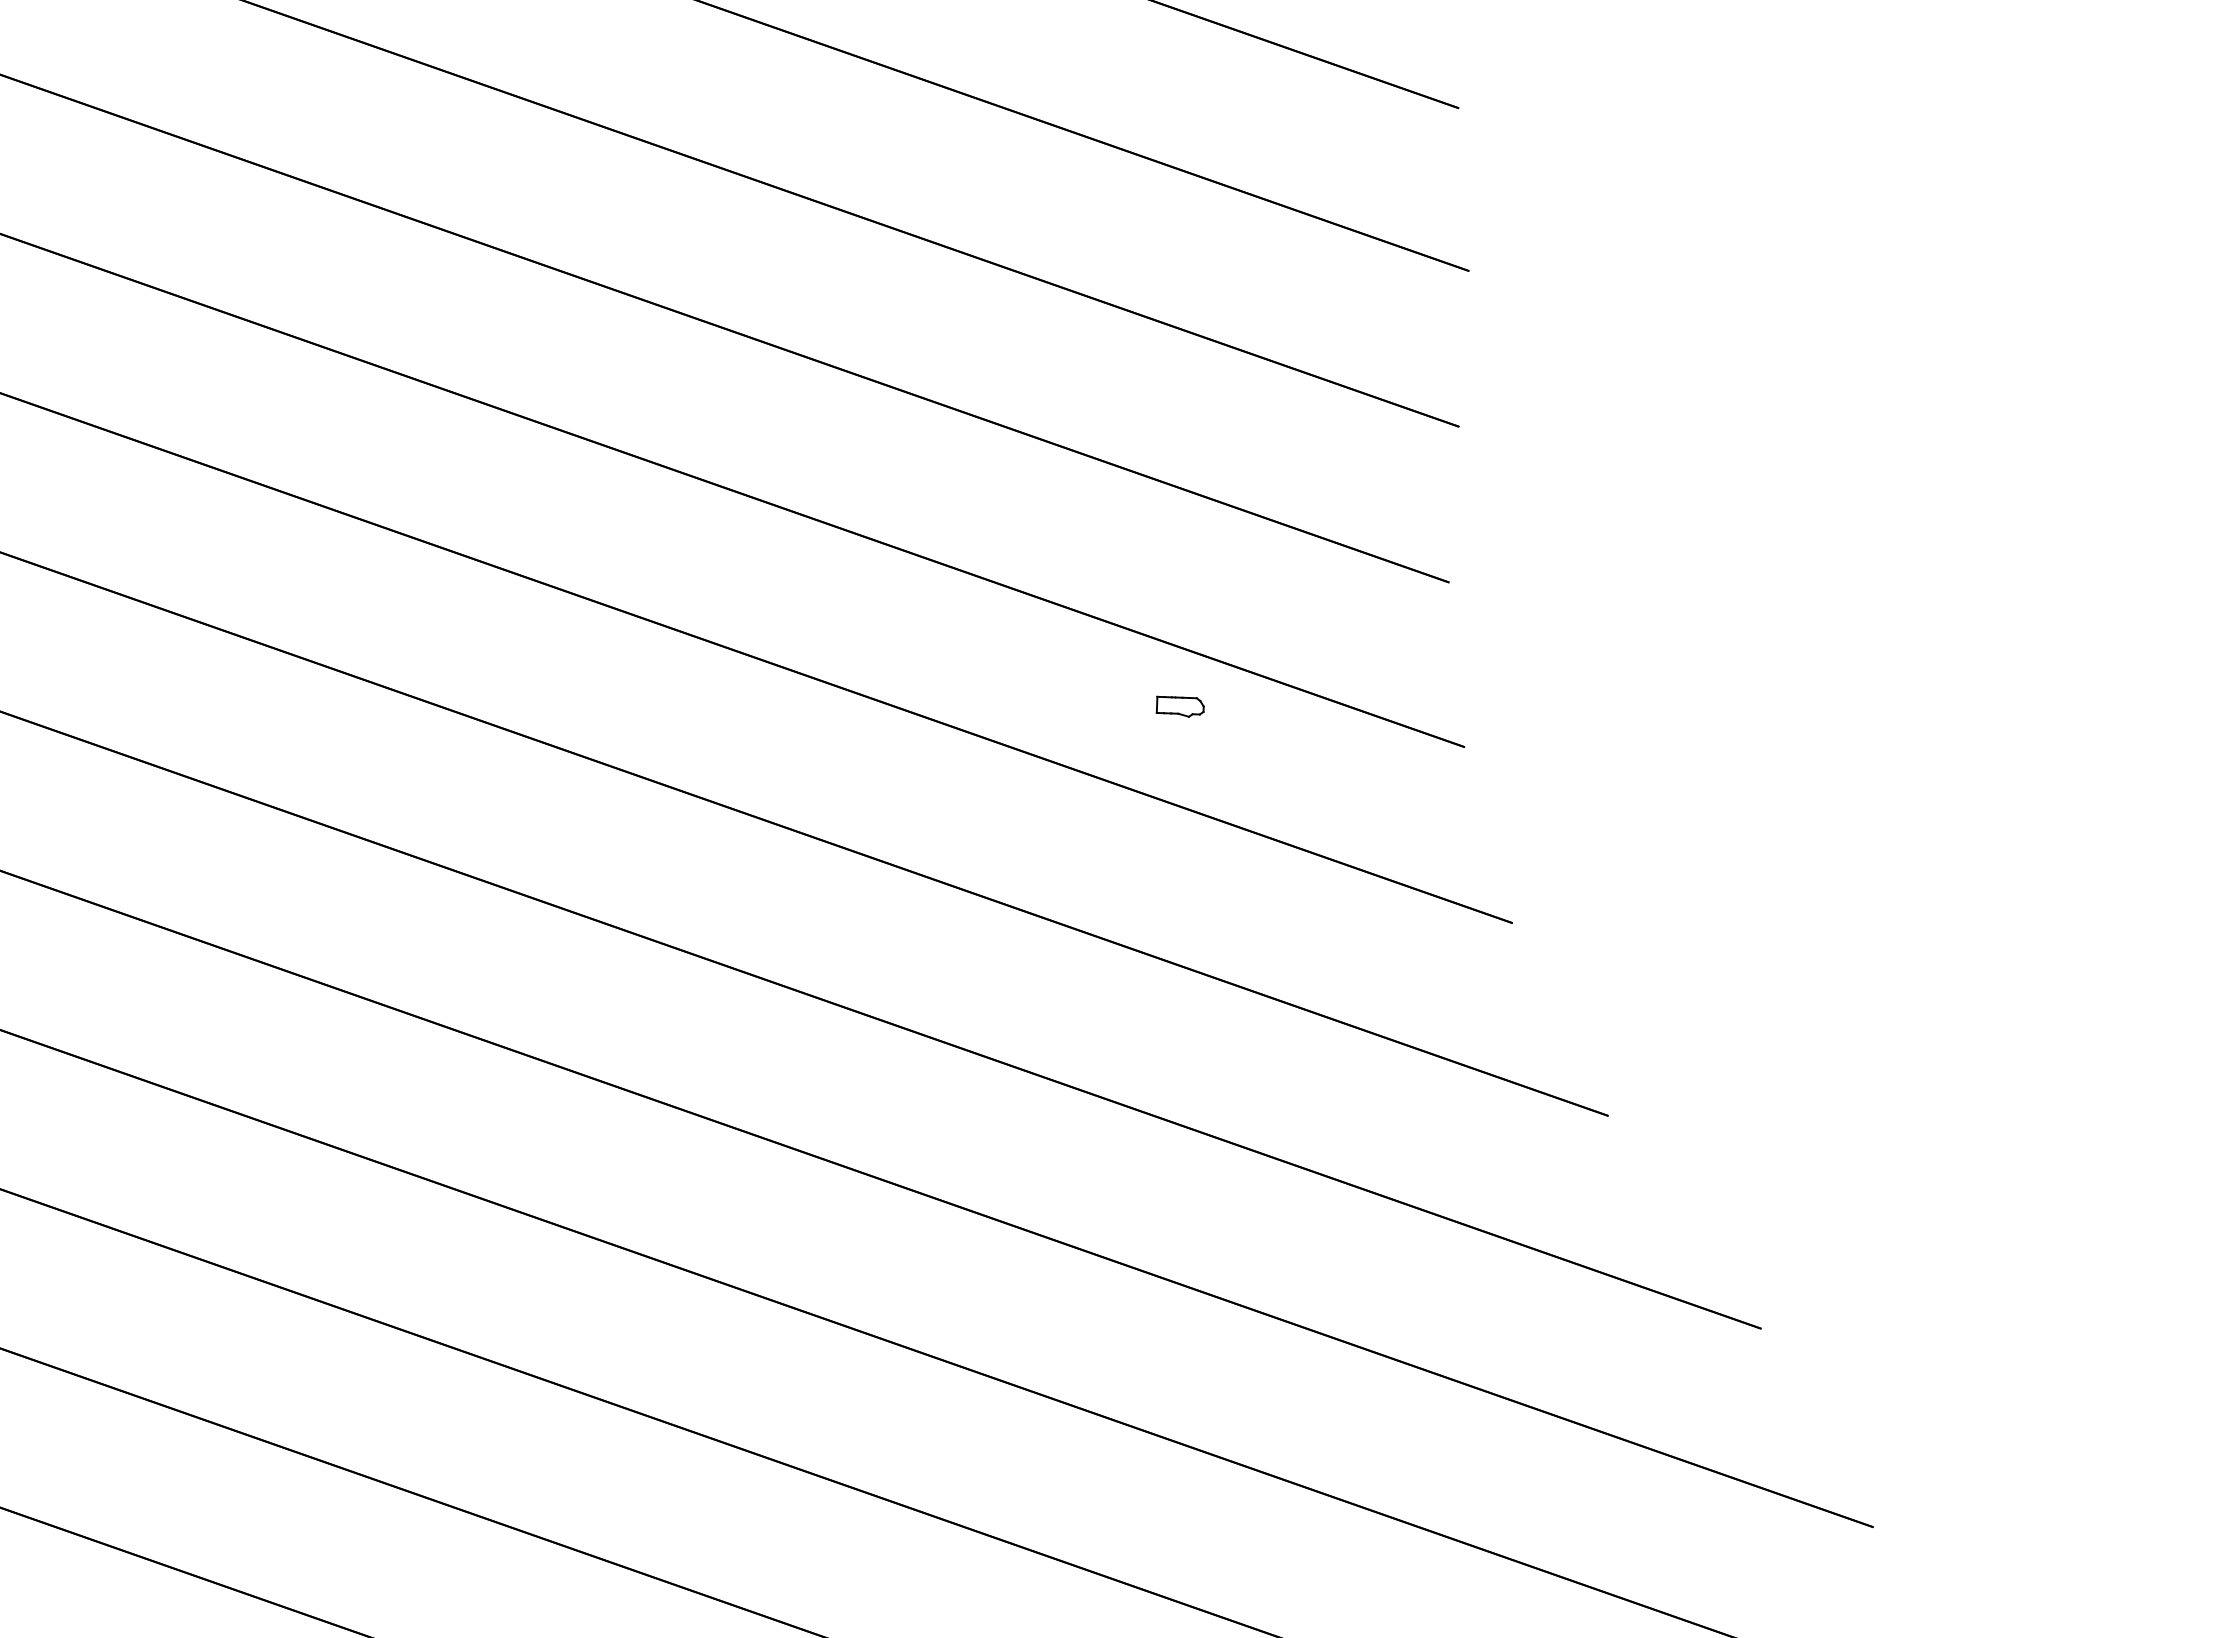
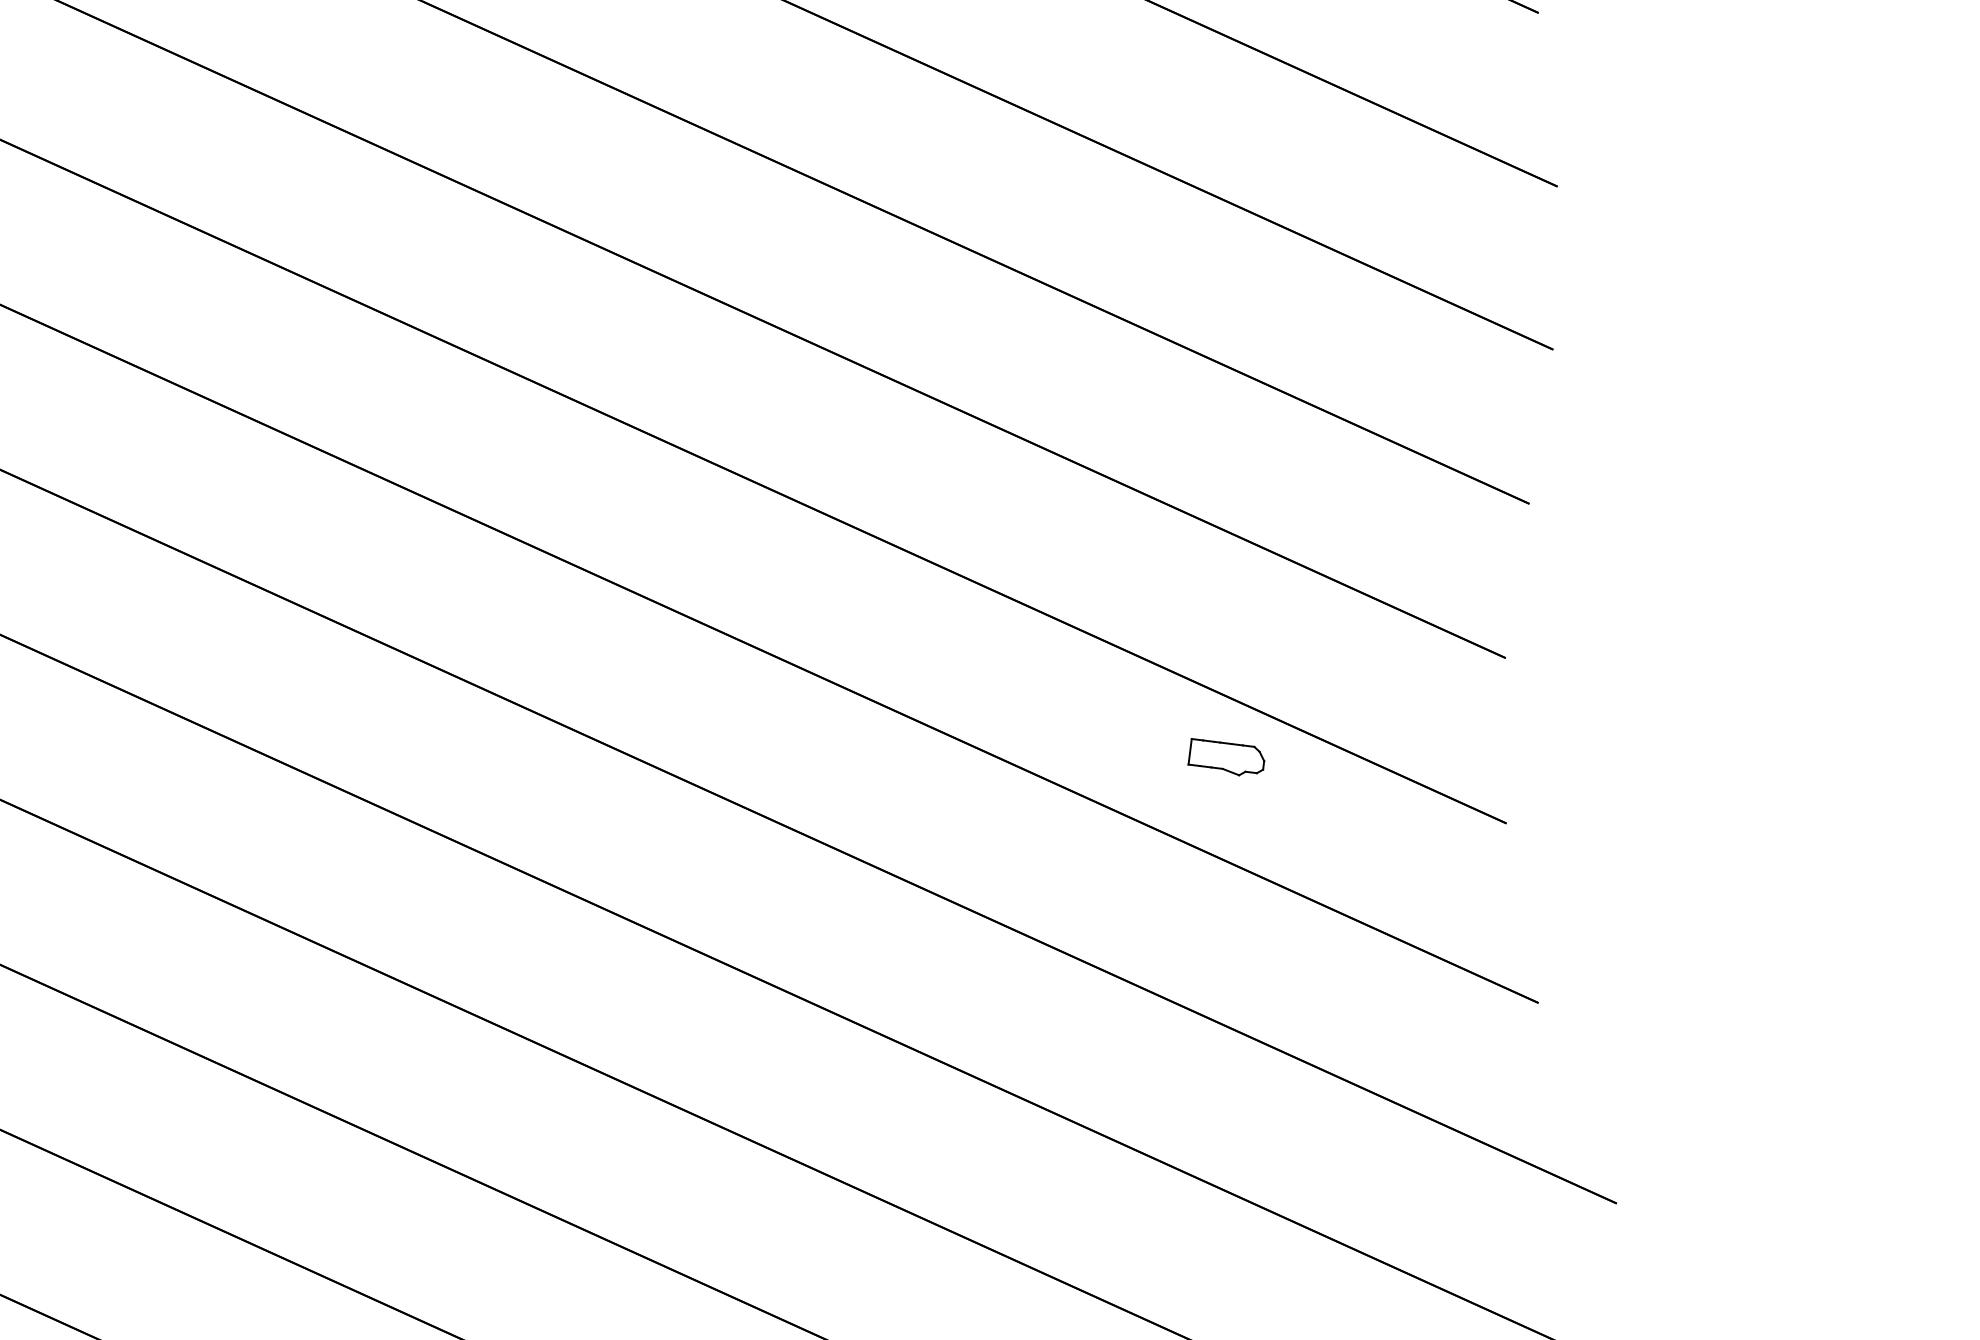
part: (1179, 706) -> (1225, 757), size x1.6

